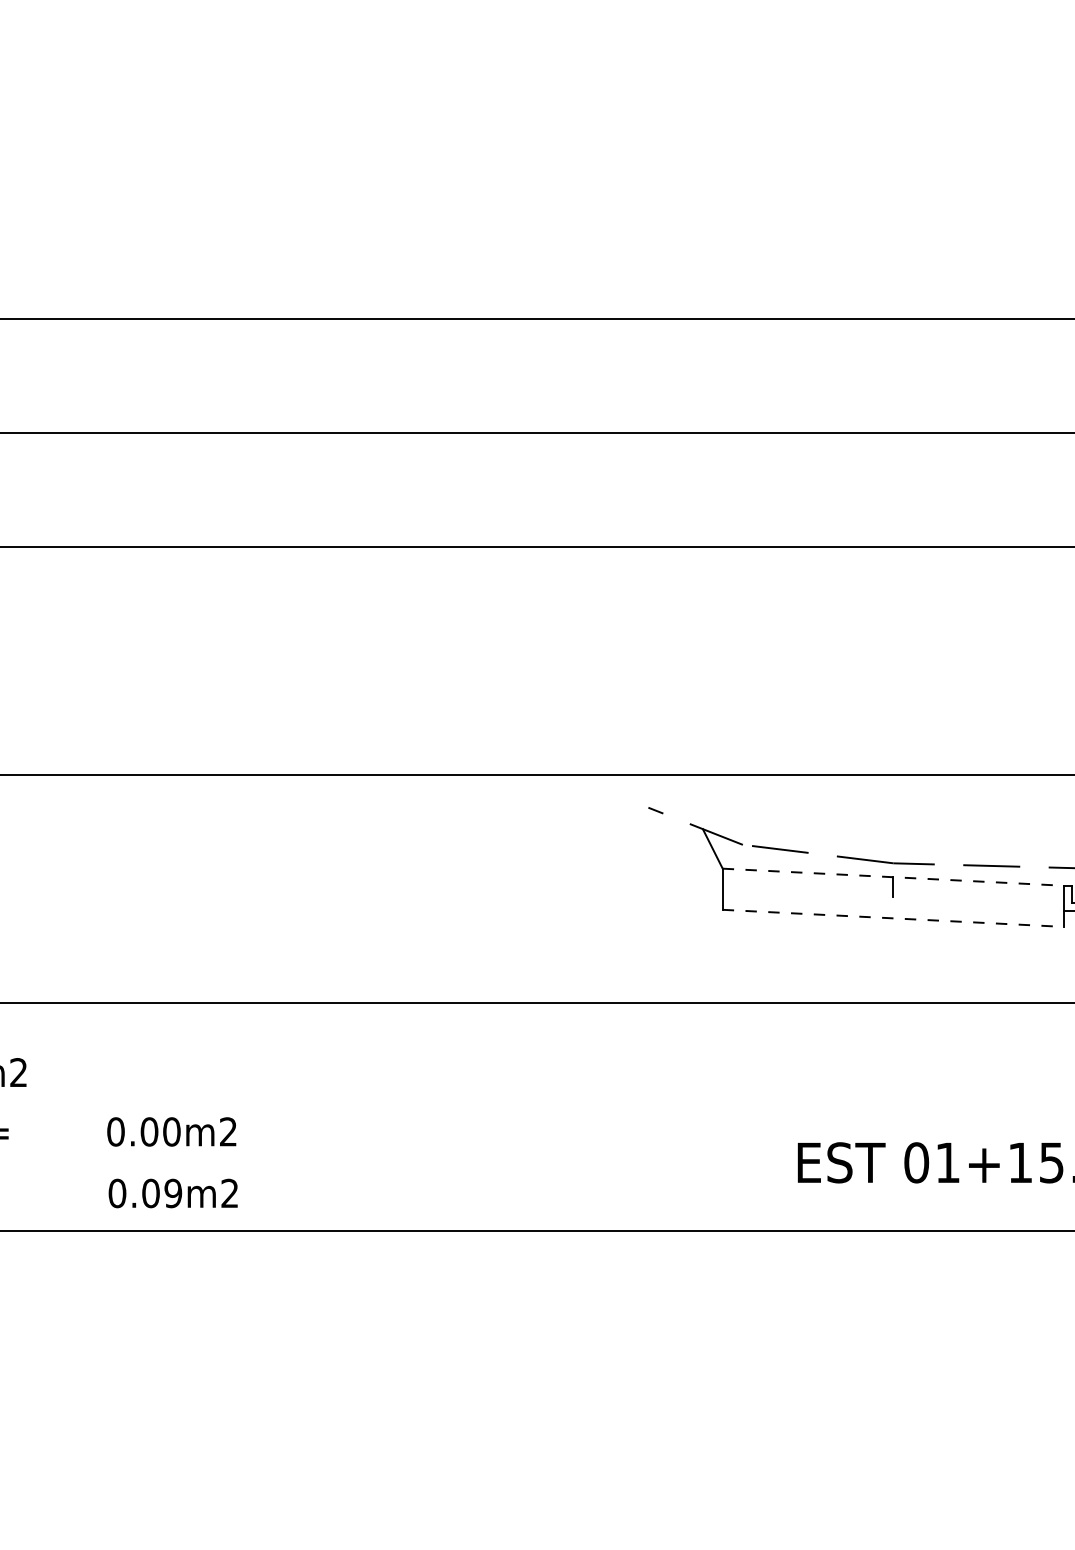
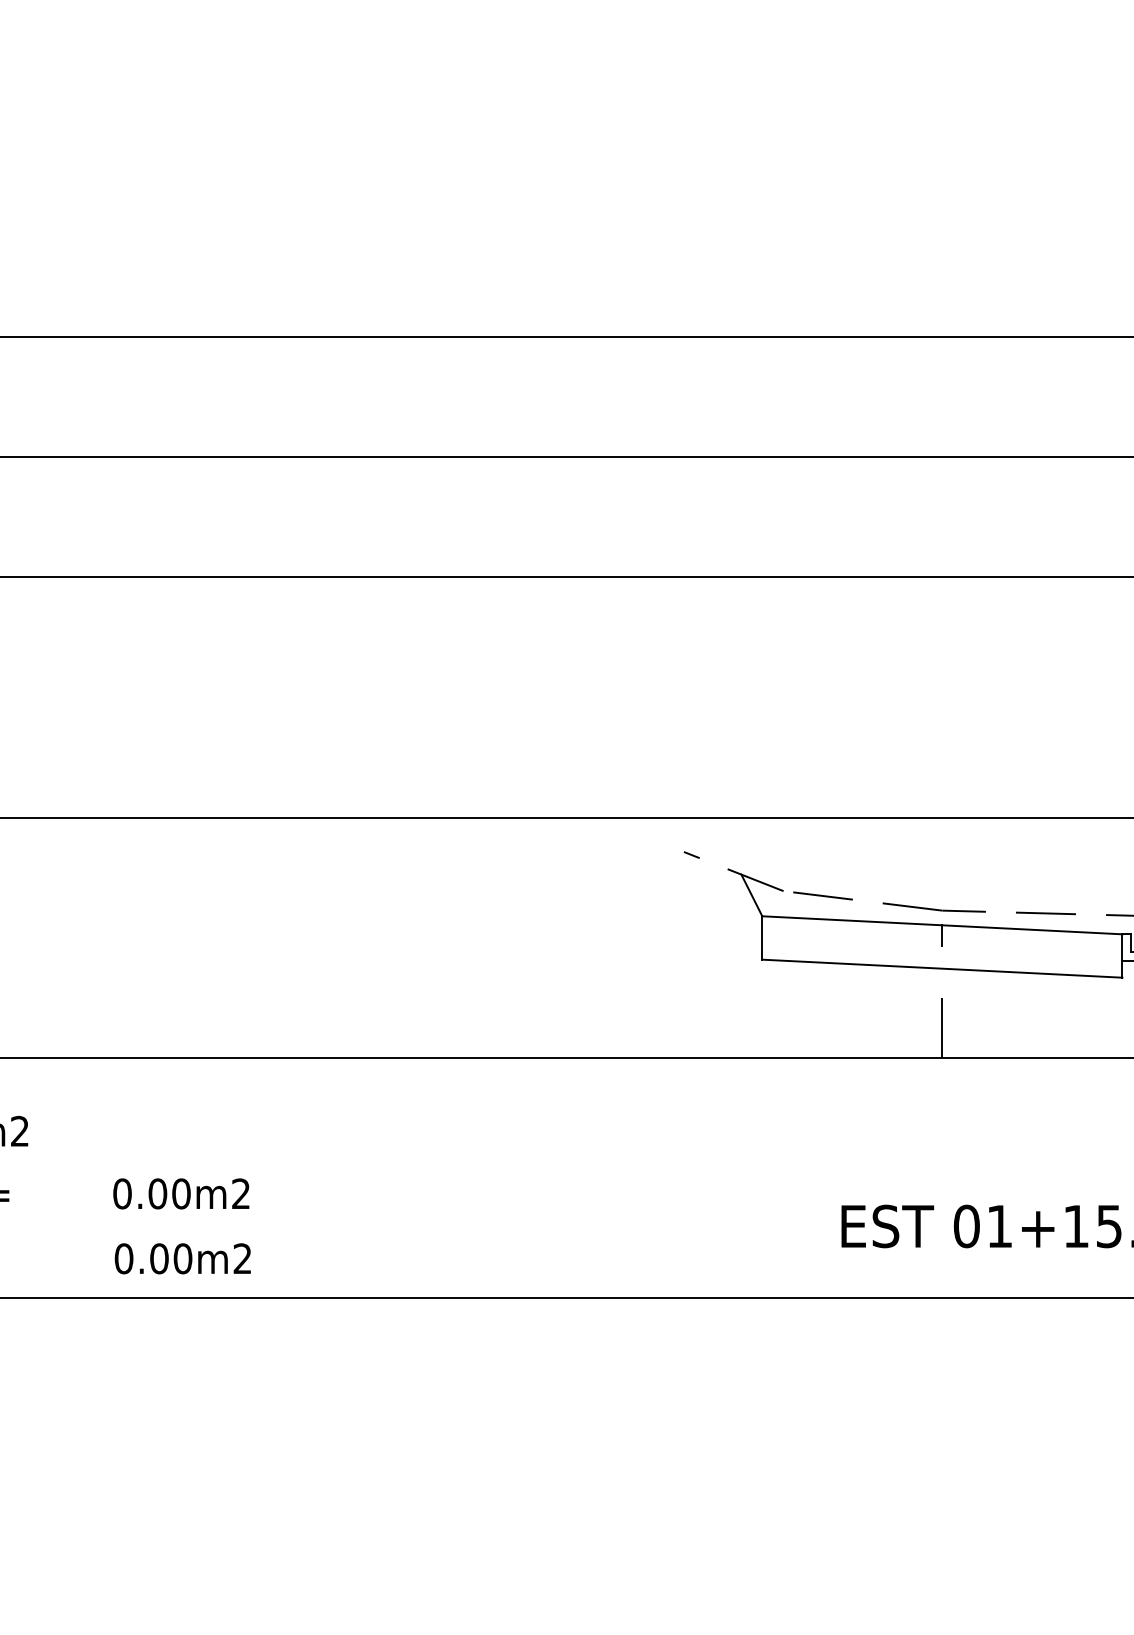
line: (893, 877) -> (942, 925), dashed -> solid
line: (893, 918) -> (942, 968), dashed -> solid
line: (893, 972) -> (942, 1025), added
text: (172, 1193) -> (182, 1258), 0.09m2 -> 0.00m2

